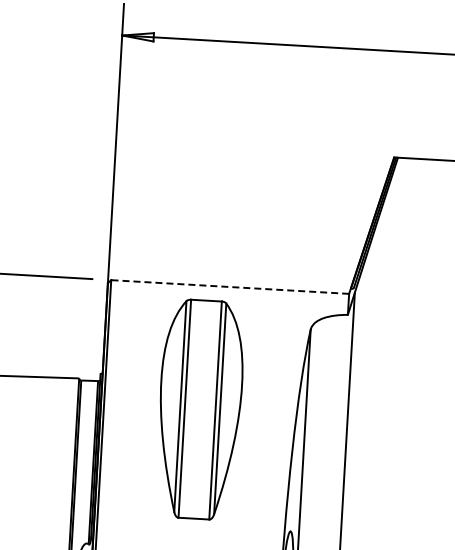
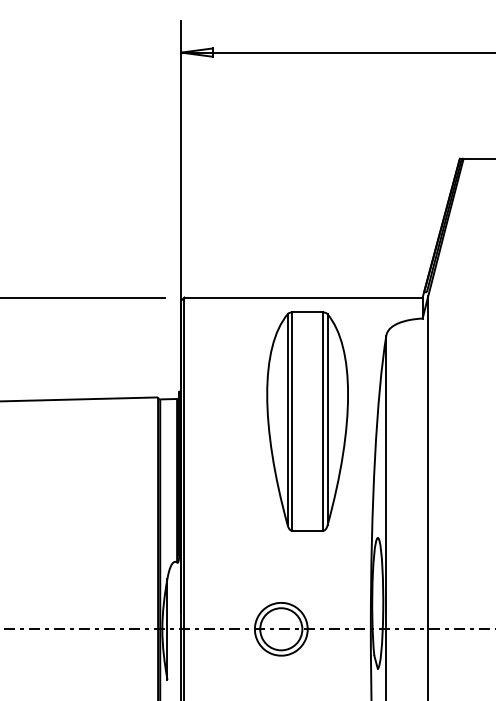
line: (230, 287) -> (303, 297), dashed -> solid
part: (200, 409) -> (307, 421), moved

